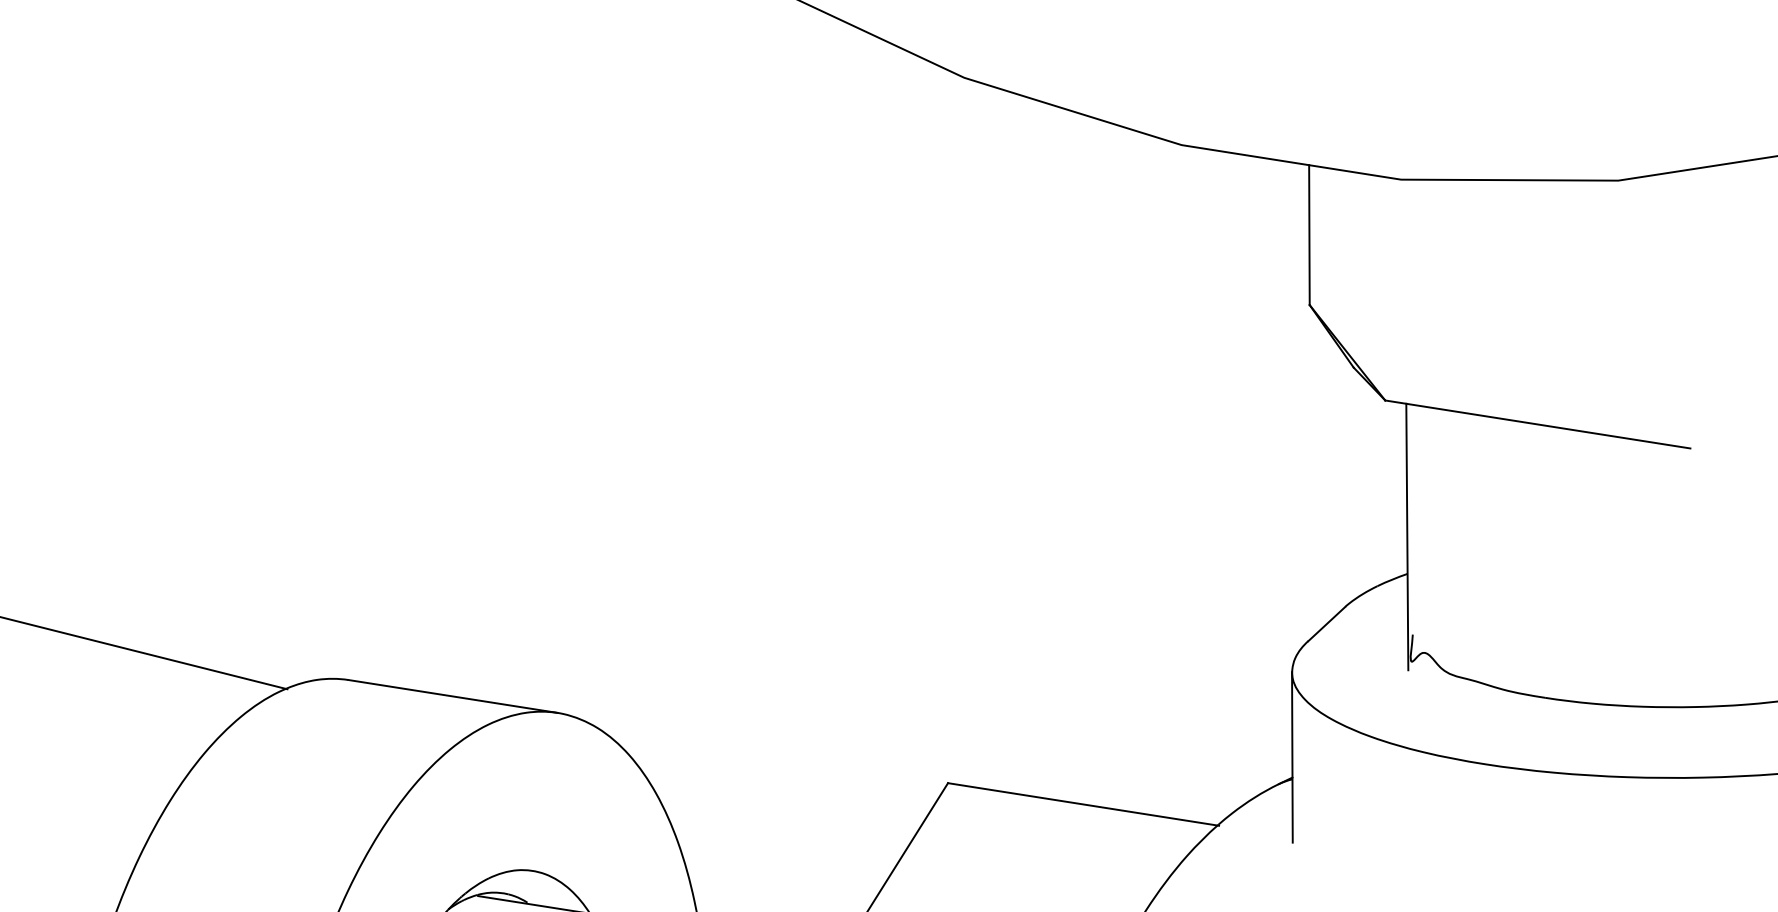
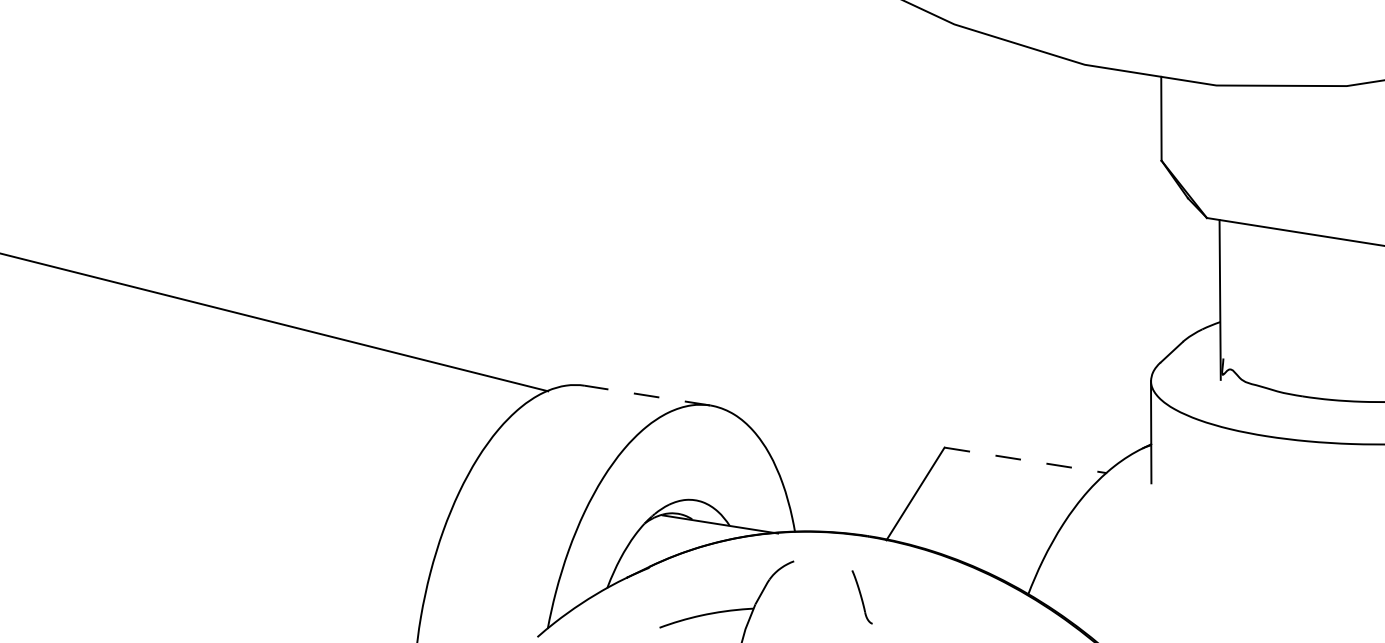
line: (452, 696) -> (647, 395), solid -> dashed
line: (1084, 804) -> (1026, 460), solid -> dashed

